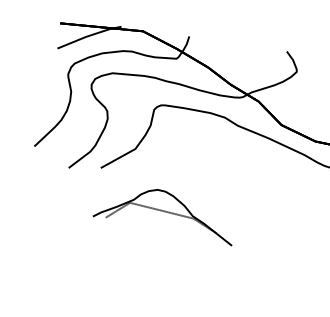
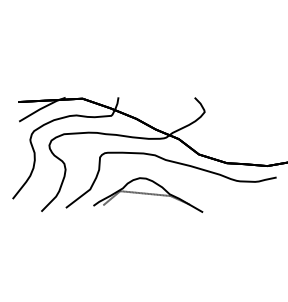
part: (165, 212) -> (148, 194), moved

